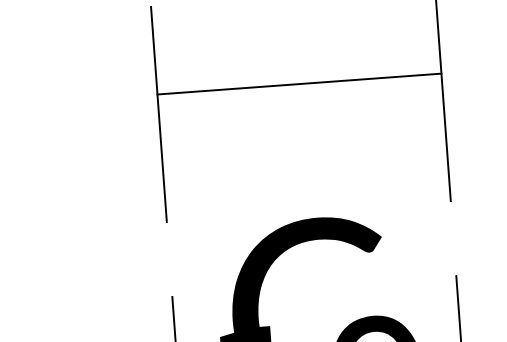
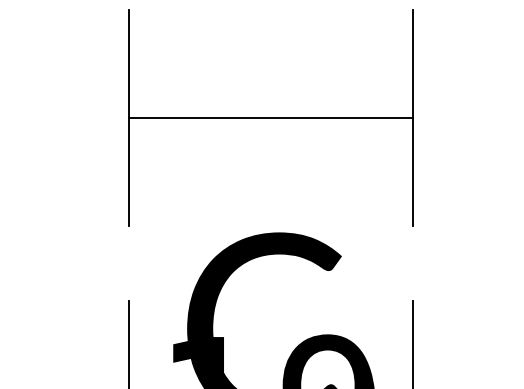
line: (298, 83) -> (270, 117), moved

